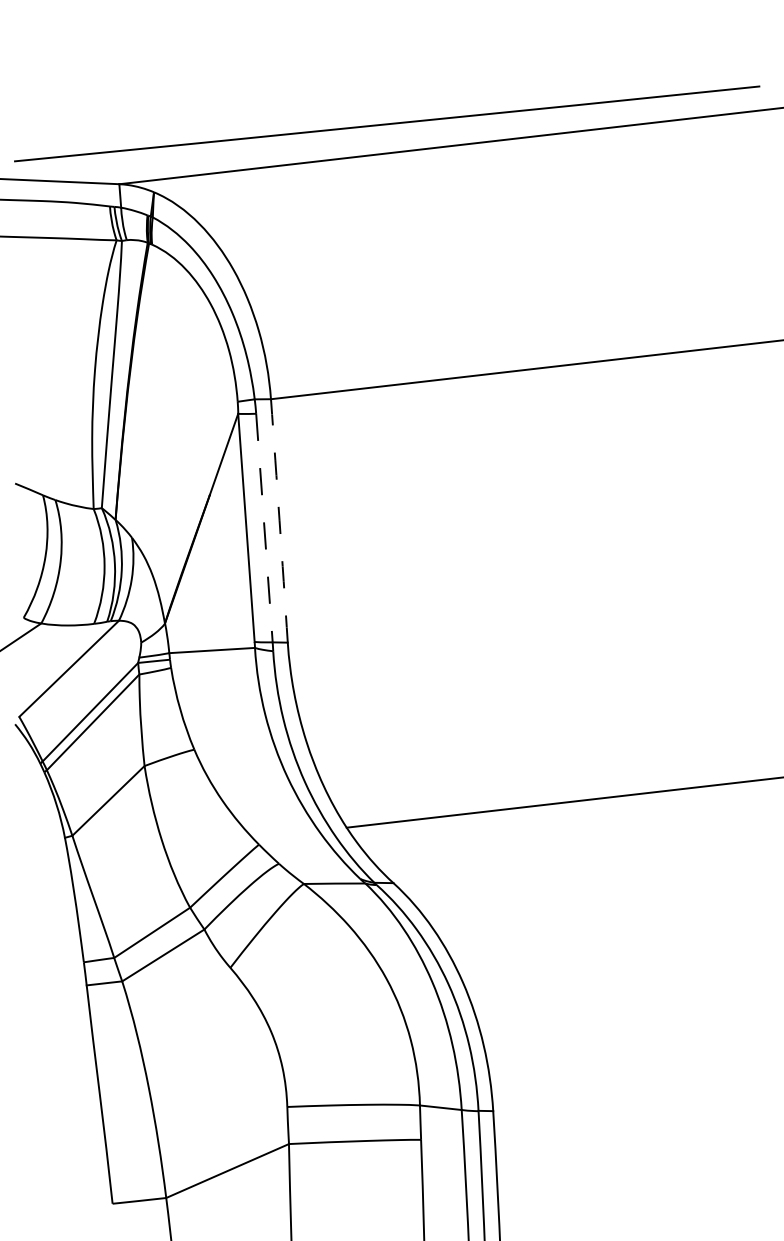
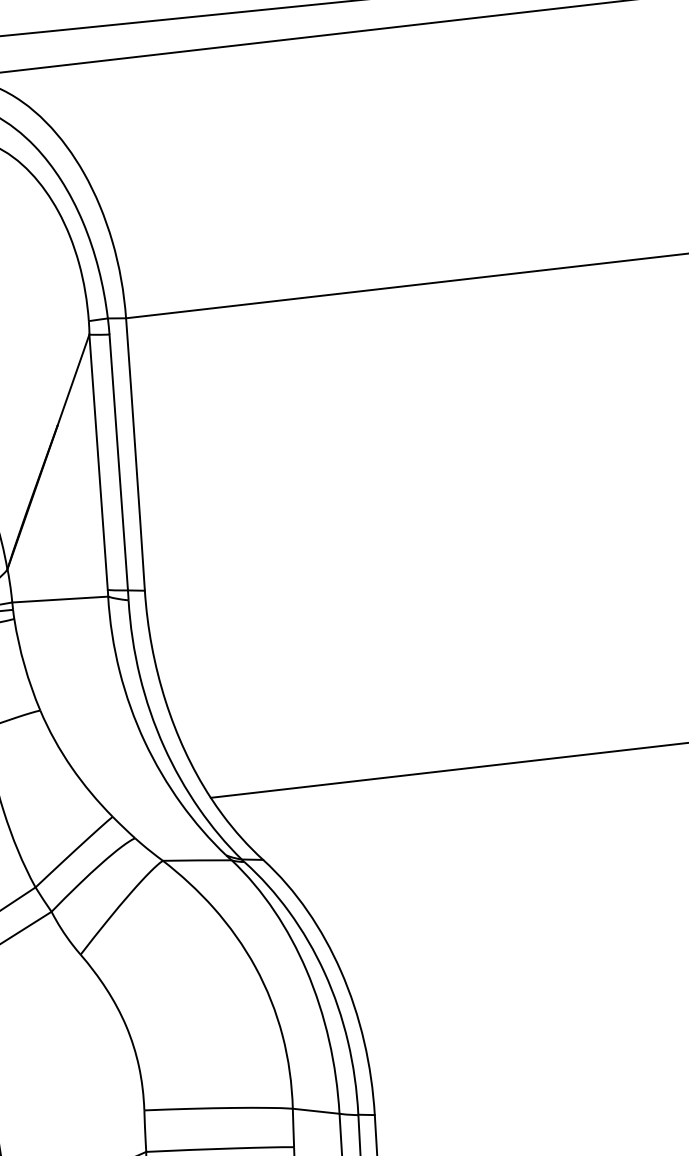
arc: (279, 520) -> (135, 454), dashed -> solid
line: (264, 528) -> (118, 462), dashed -> solid

